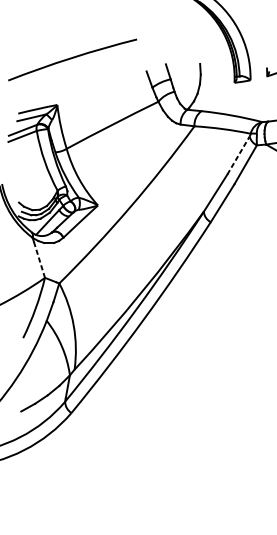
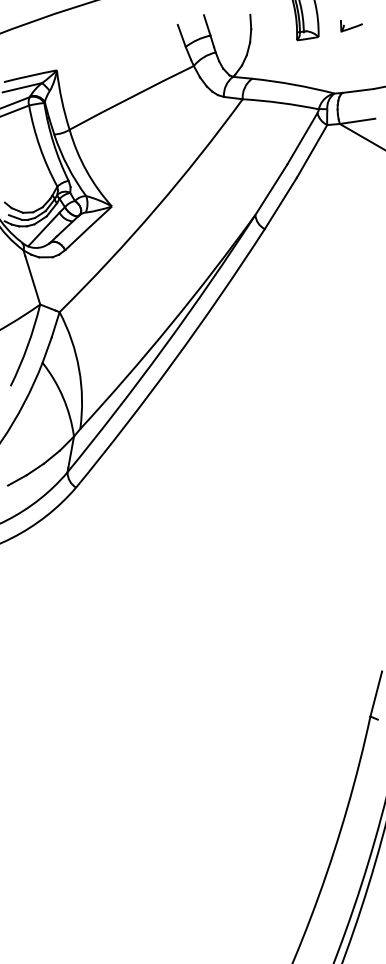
line: (238, 155) -> (302, 138), dashed -> solid
line: (39, 260) -> (32, 280), dashed -> solid

